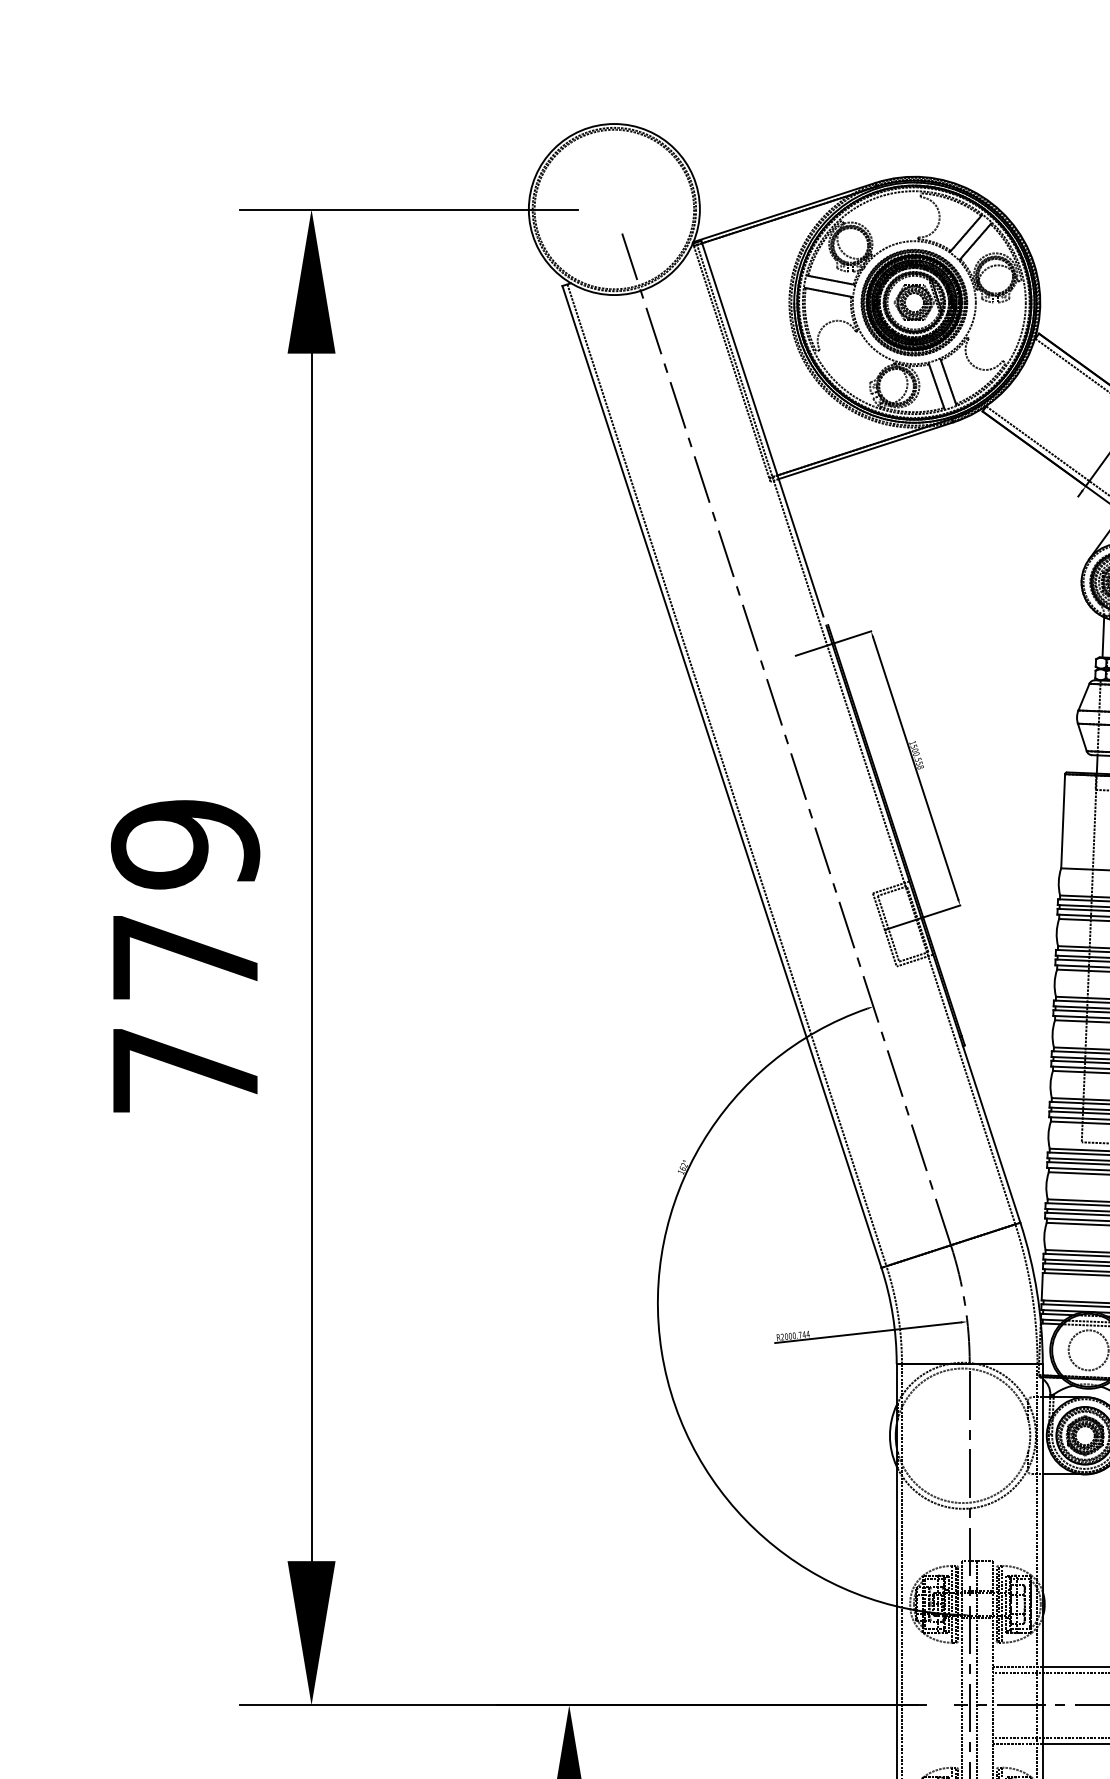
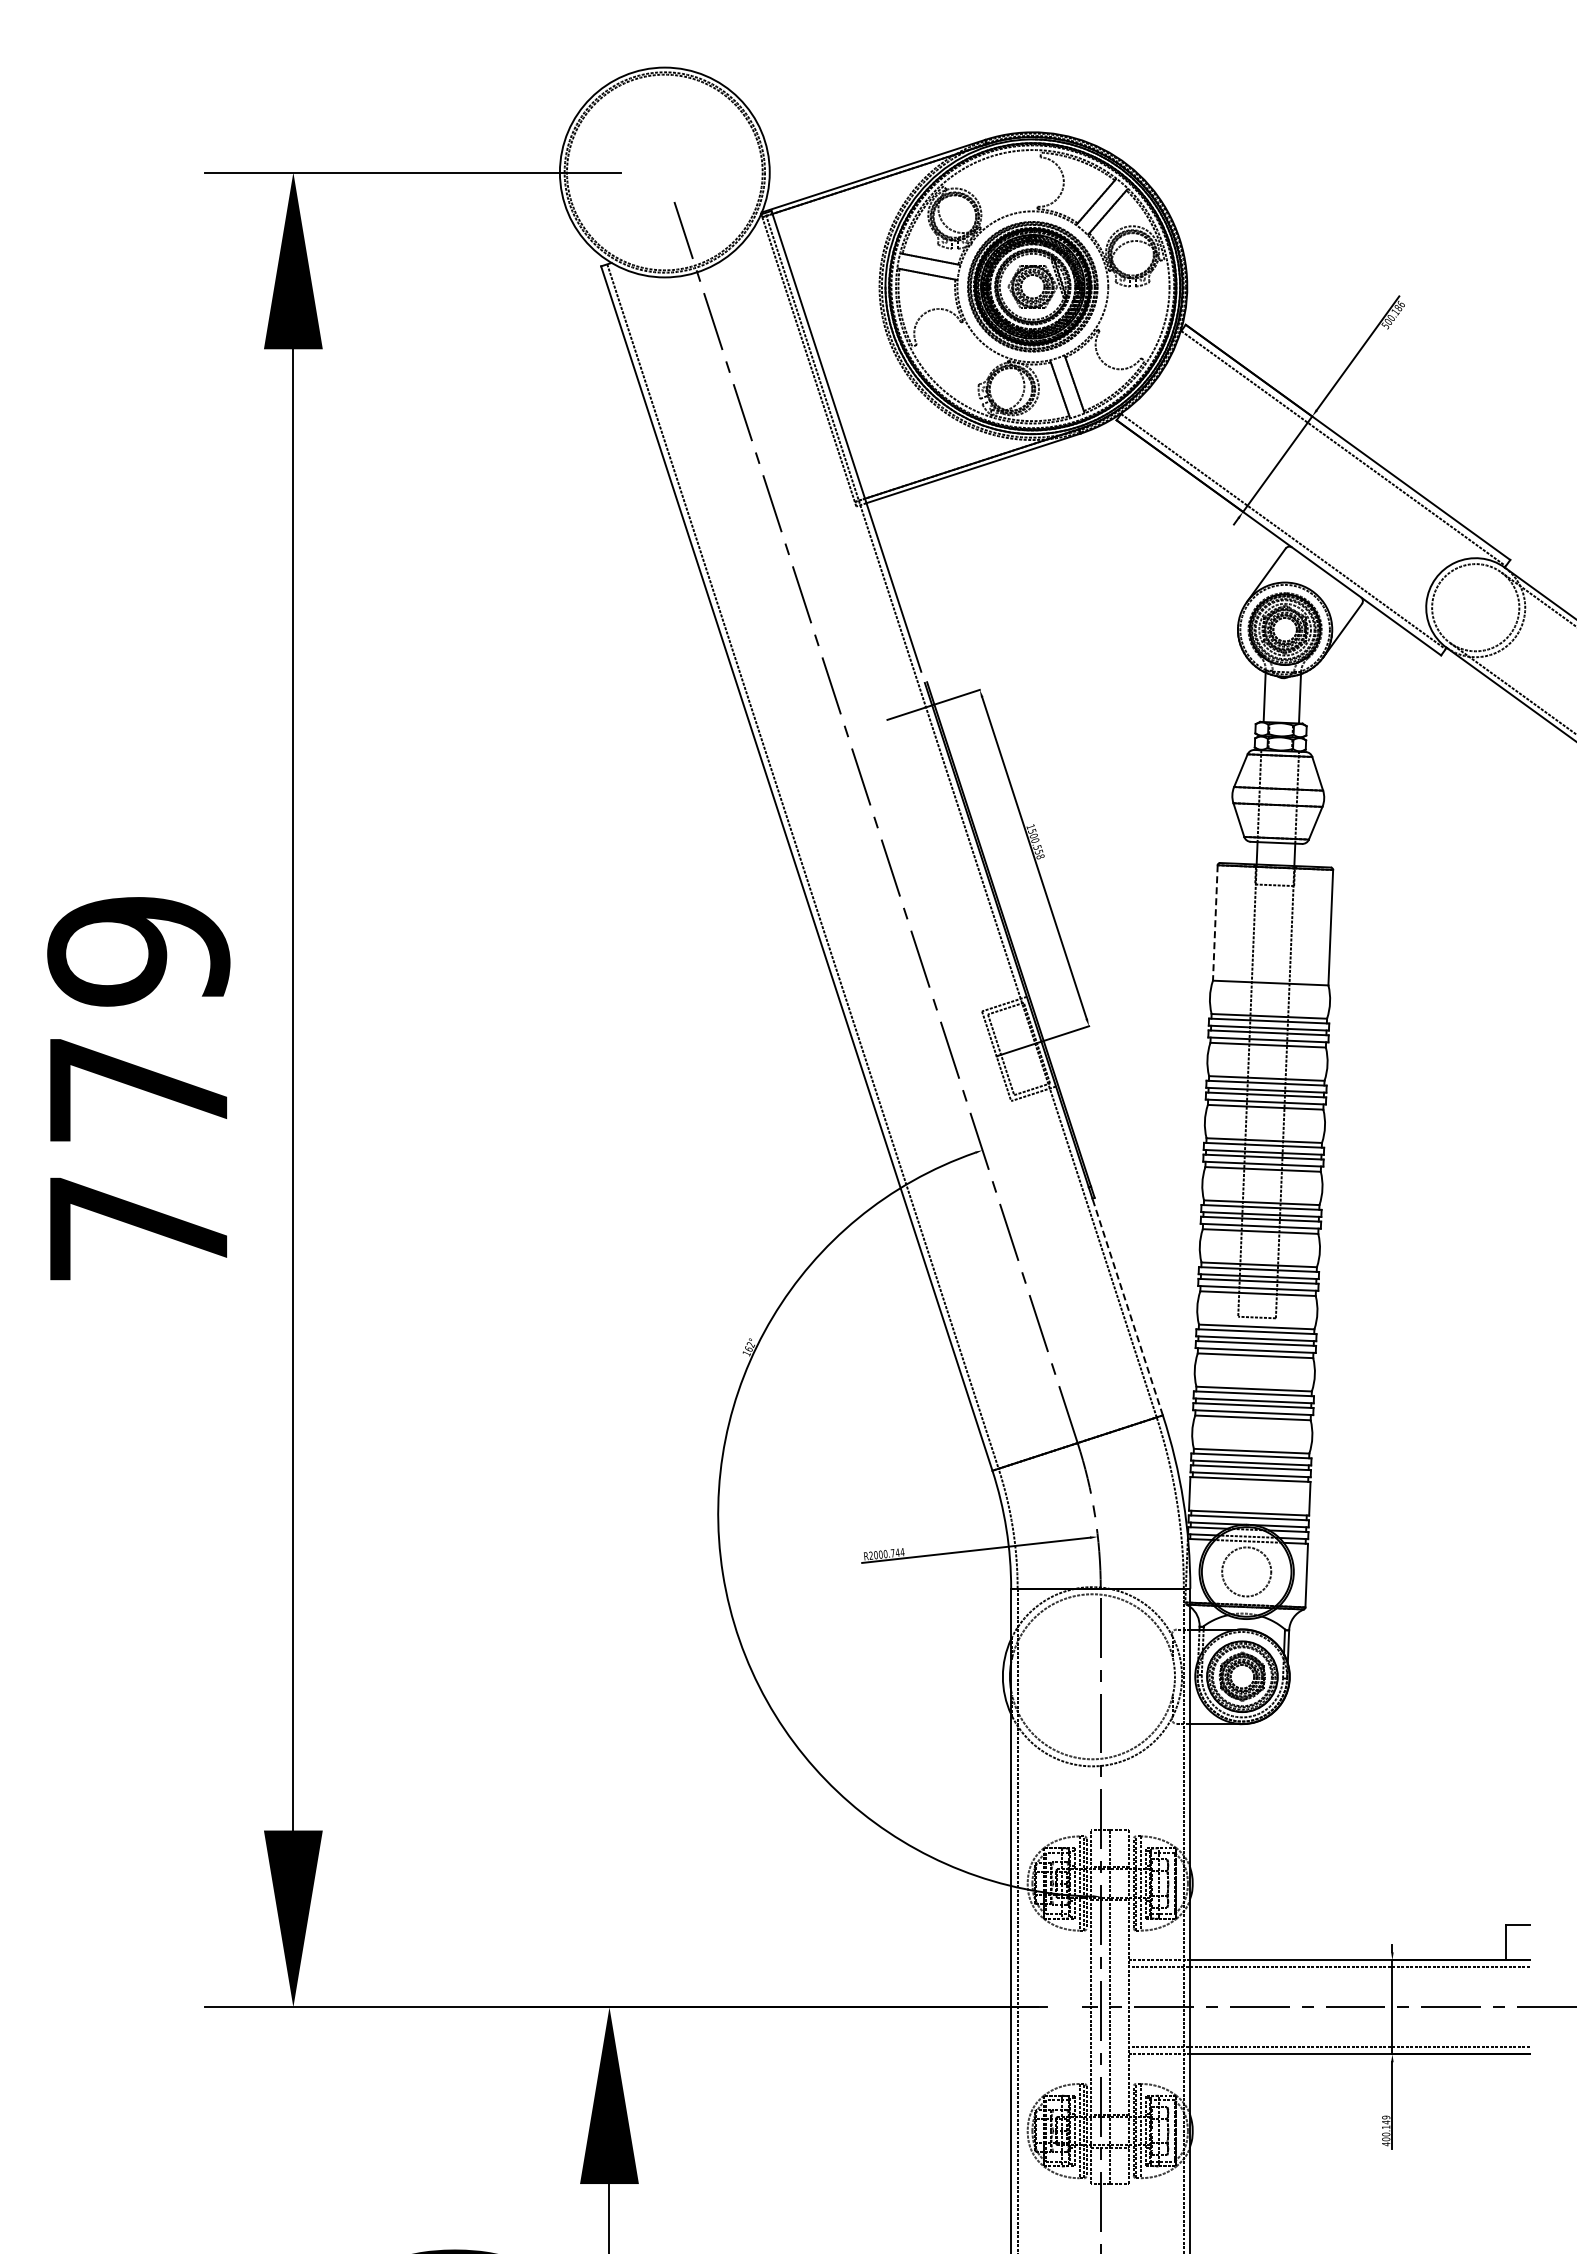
line: (1063, 820) -> (1215, 922), solid -> dashed
line: (991, 1134) -> (1127, 1307), solid -> dashed

